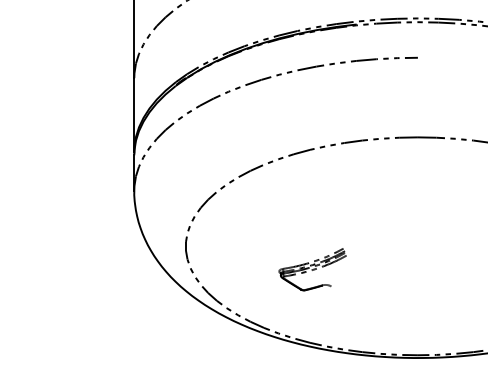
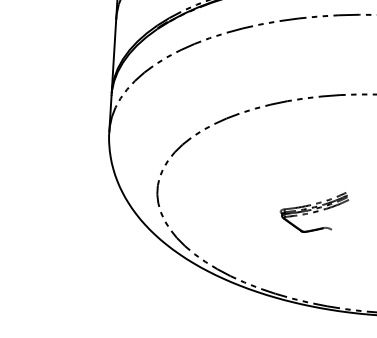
part: (312, 269) -> (314, 211), moved

